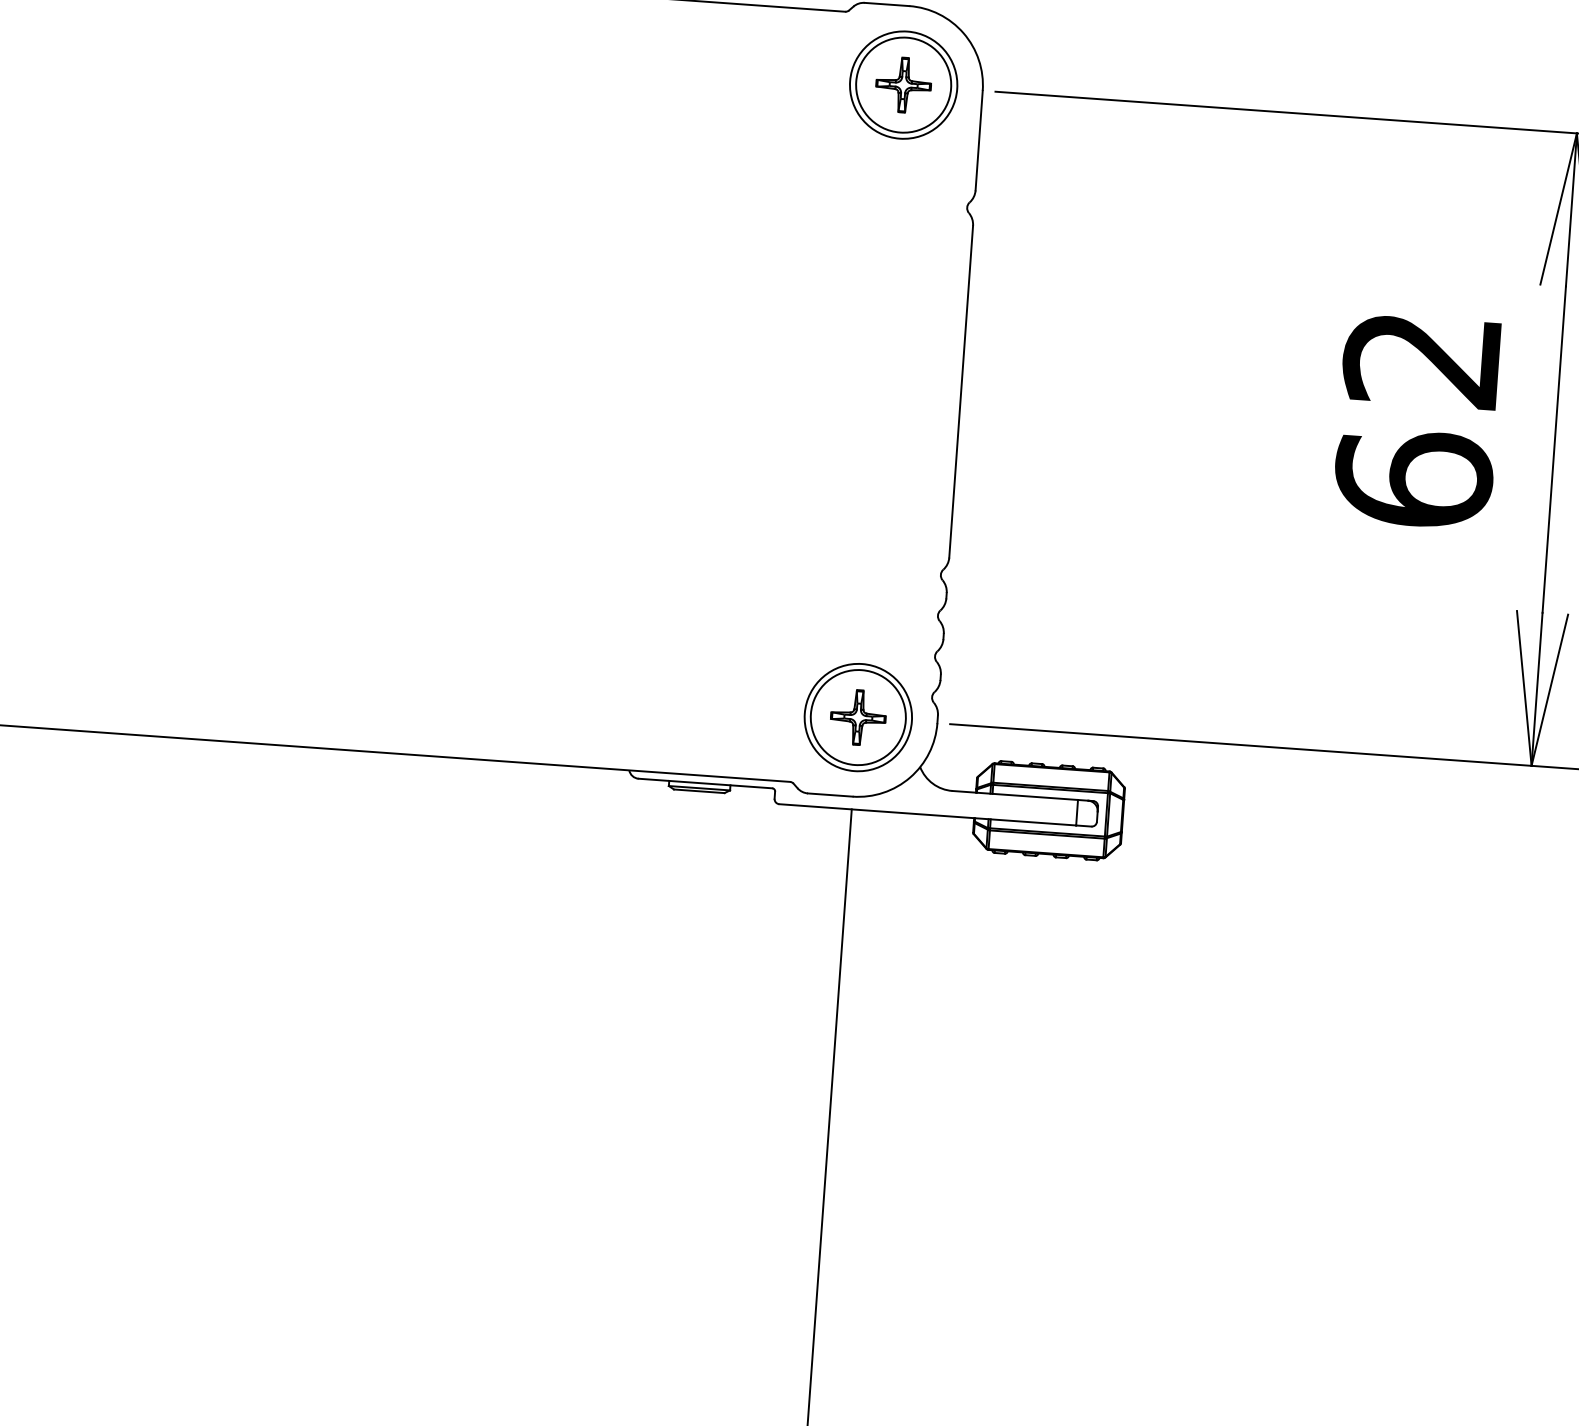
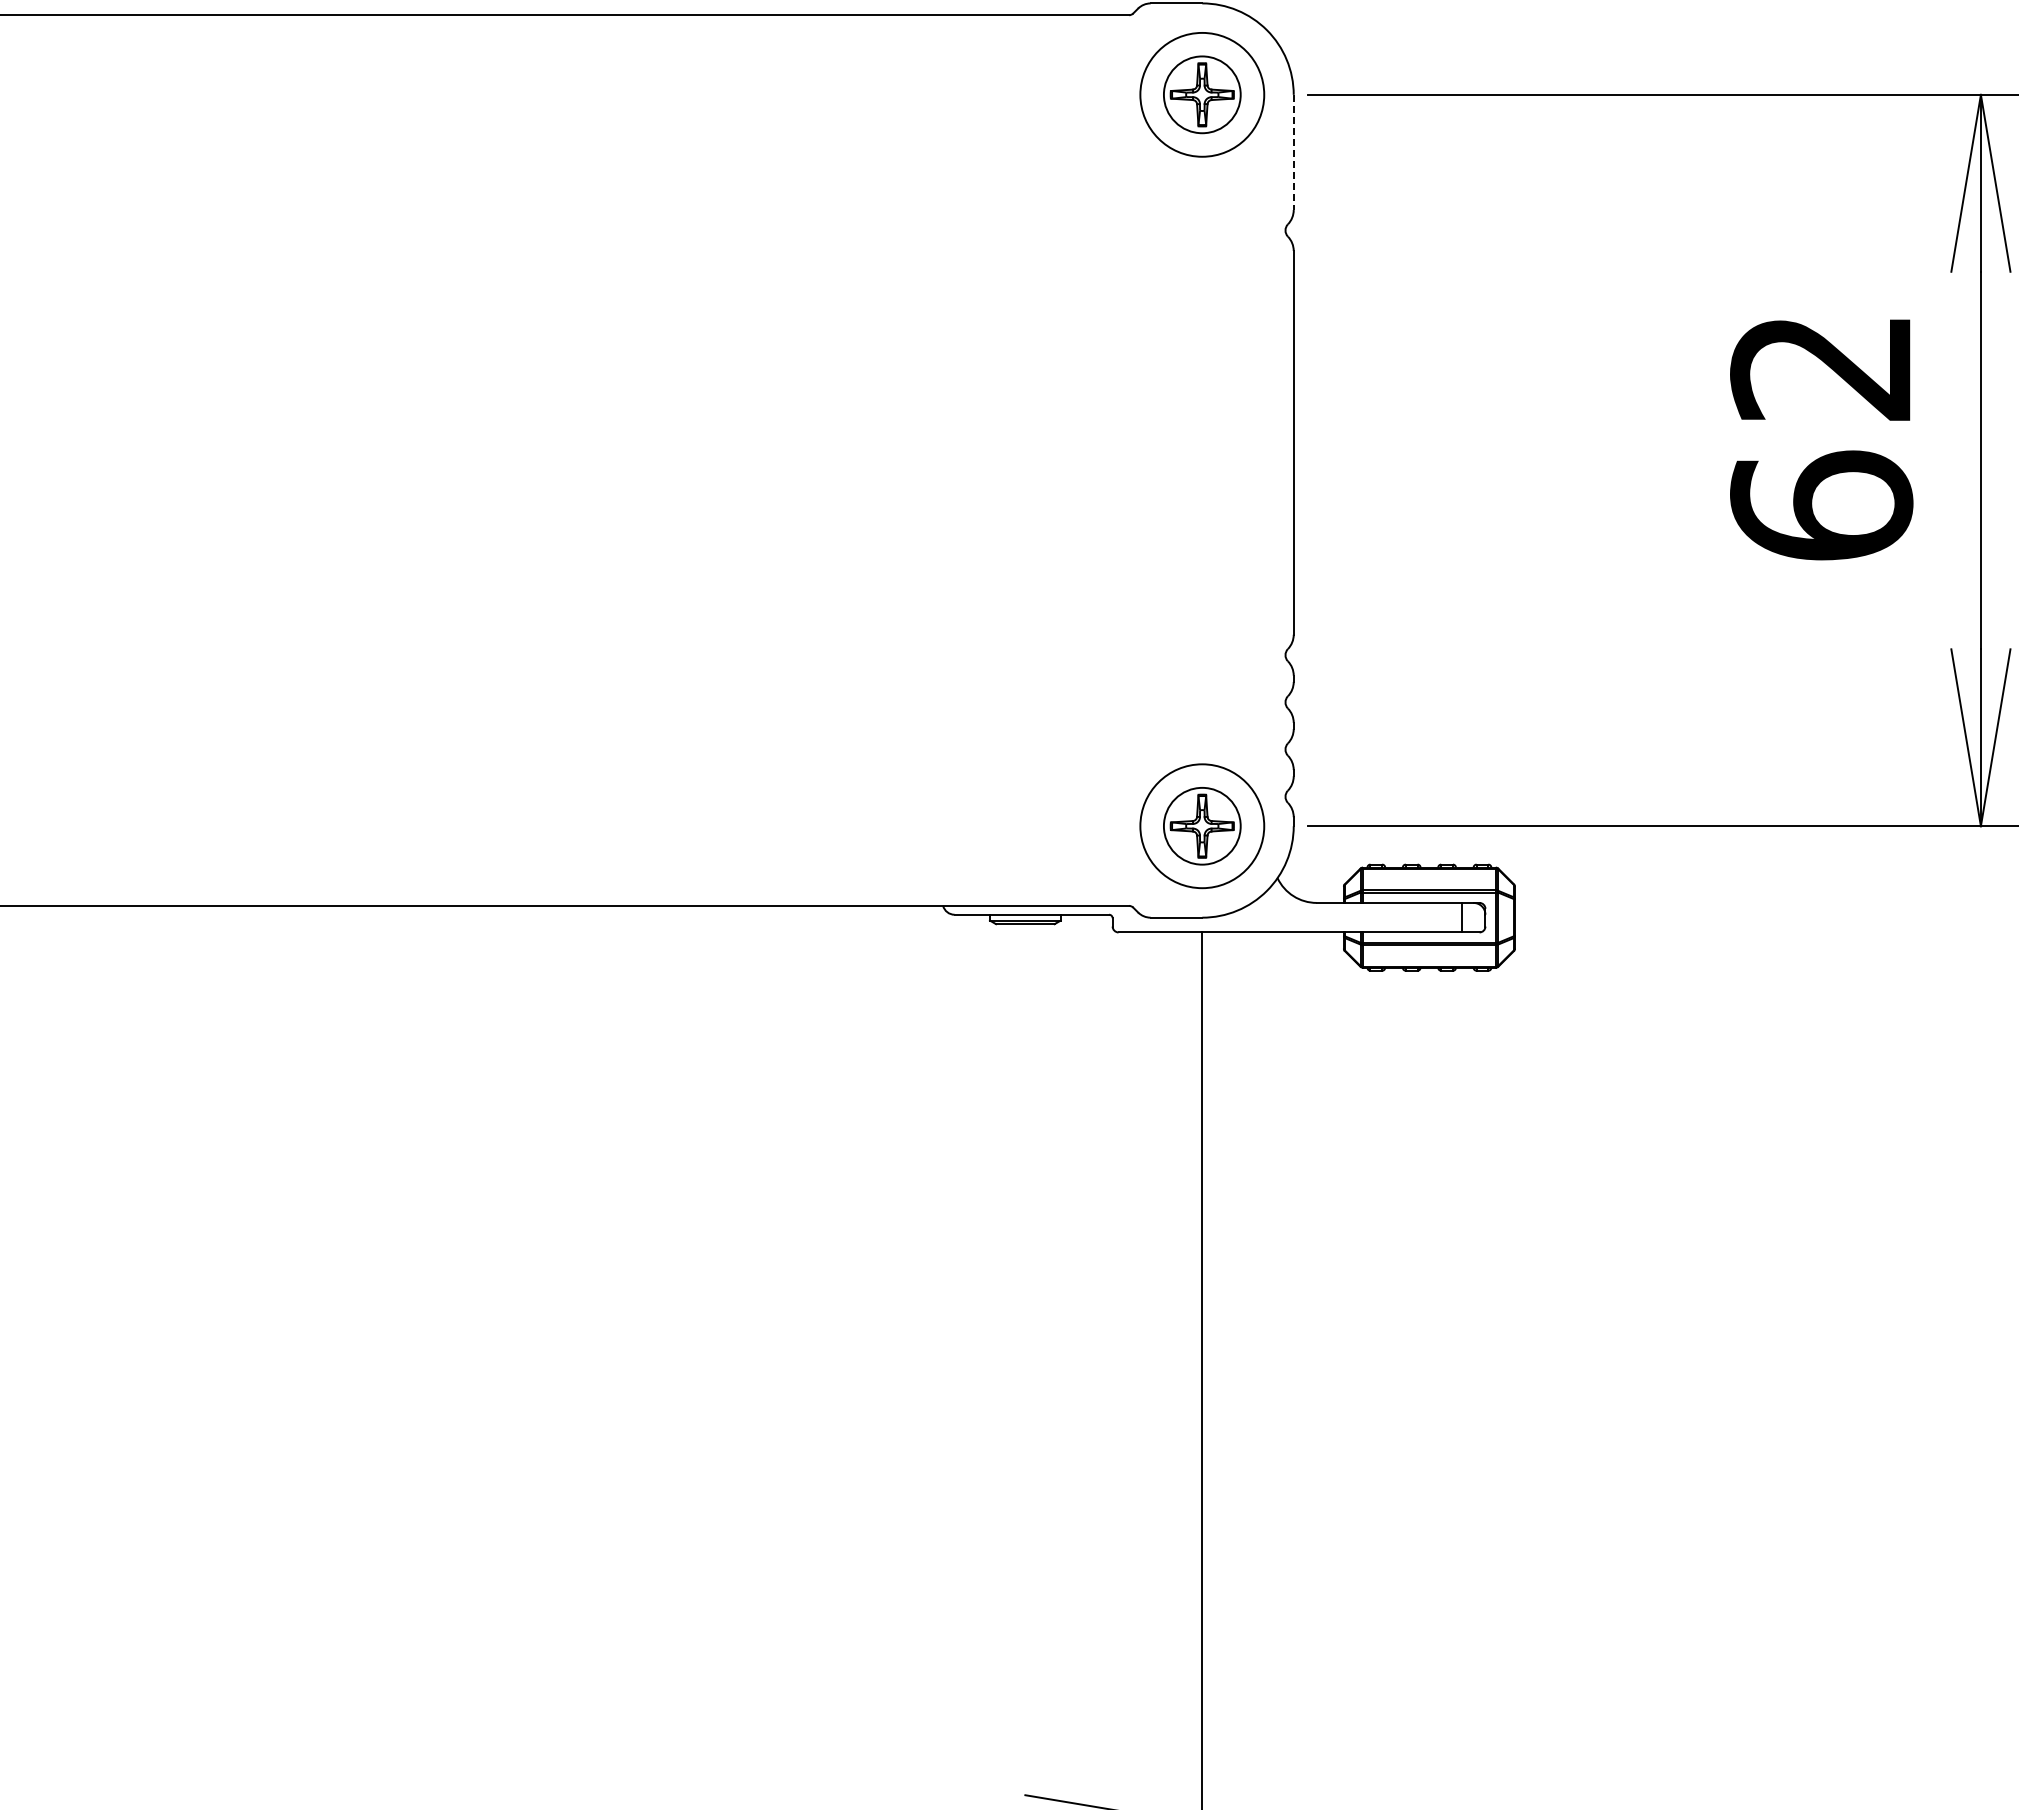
circle: (903, 84) -> (1202, 94), size x0.7
line: (978, 140) -> (1293, 152), solid -> dashed
circle: (858, 717) -> (1202, 826), size x0.7

